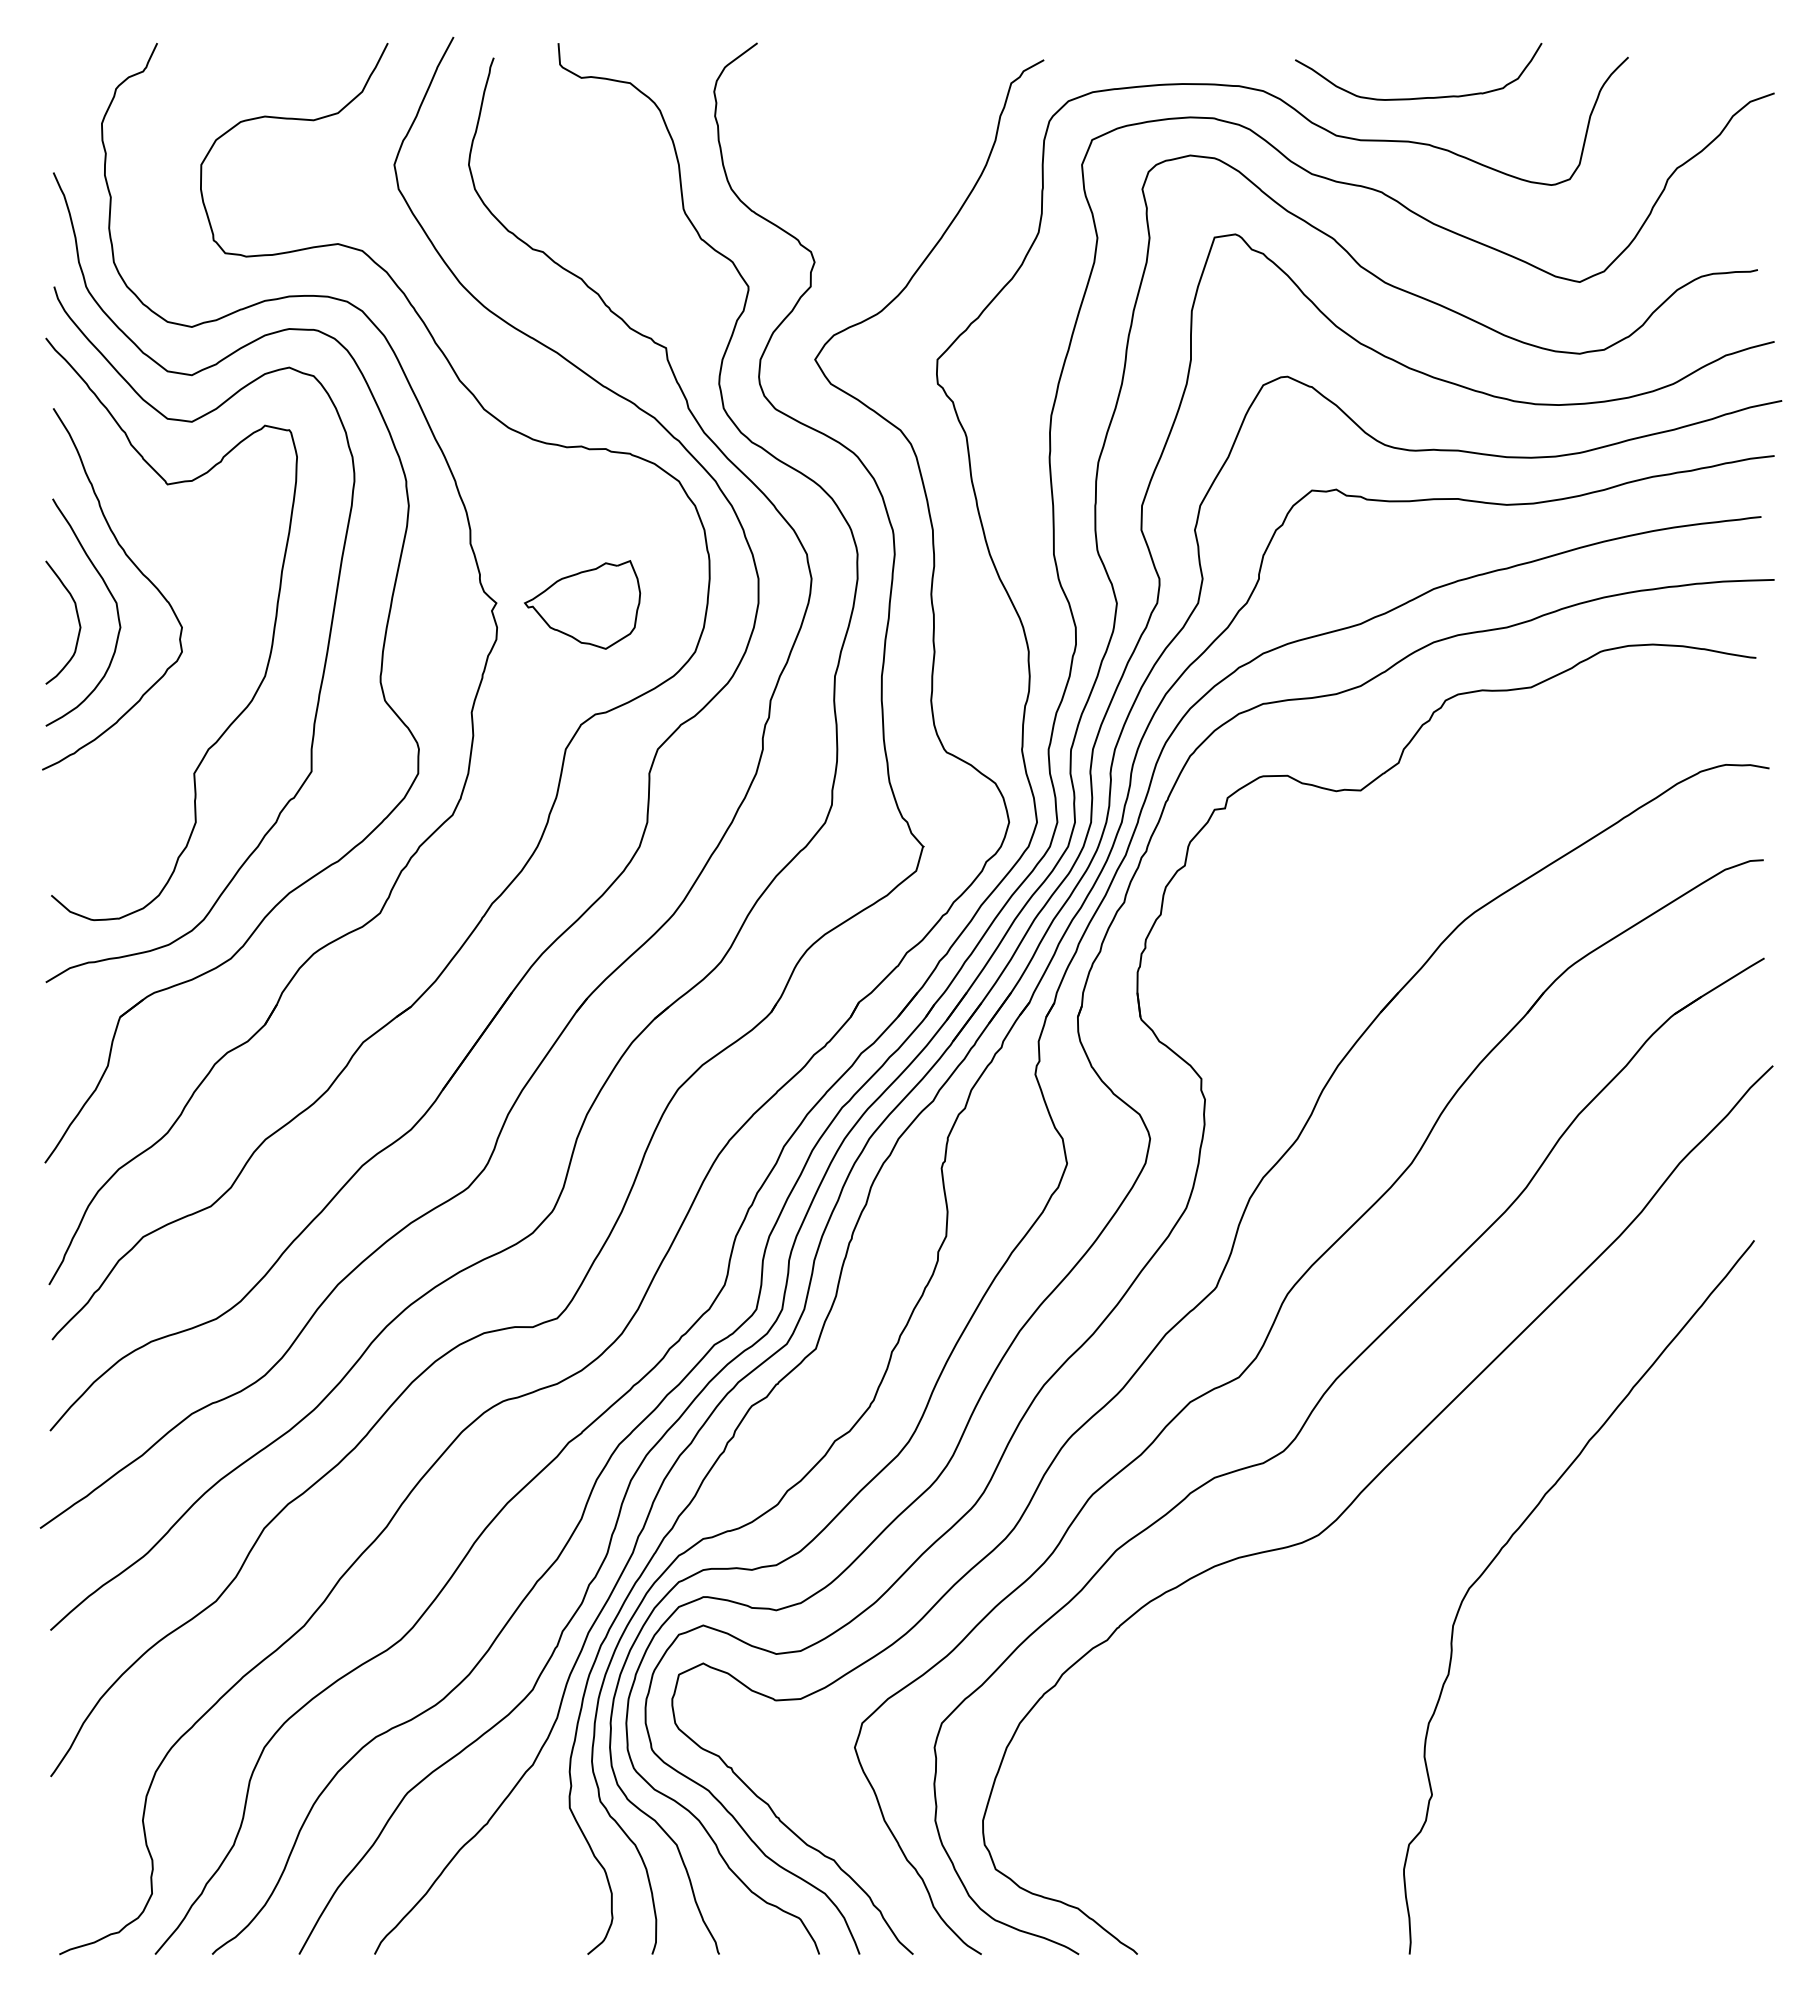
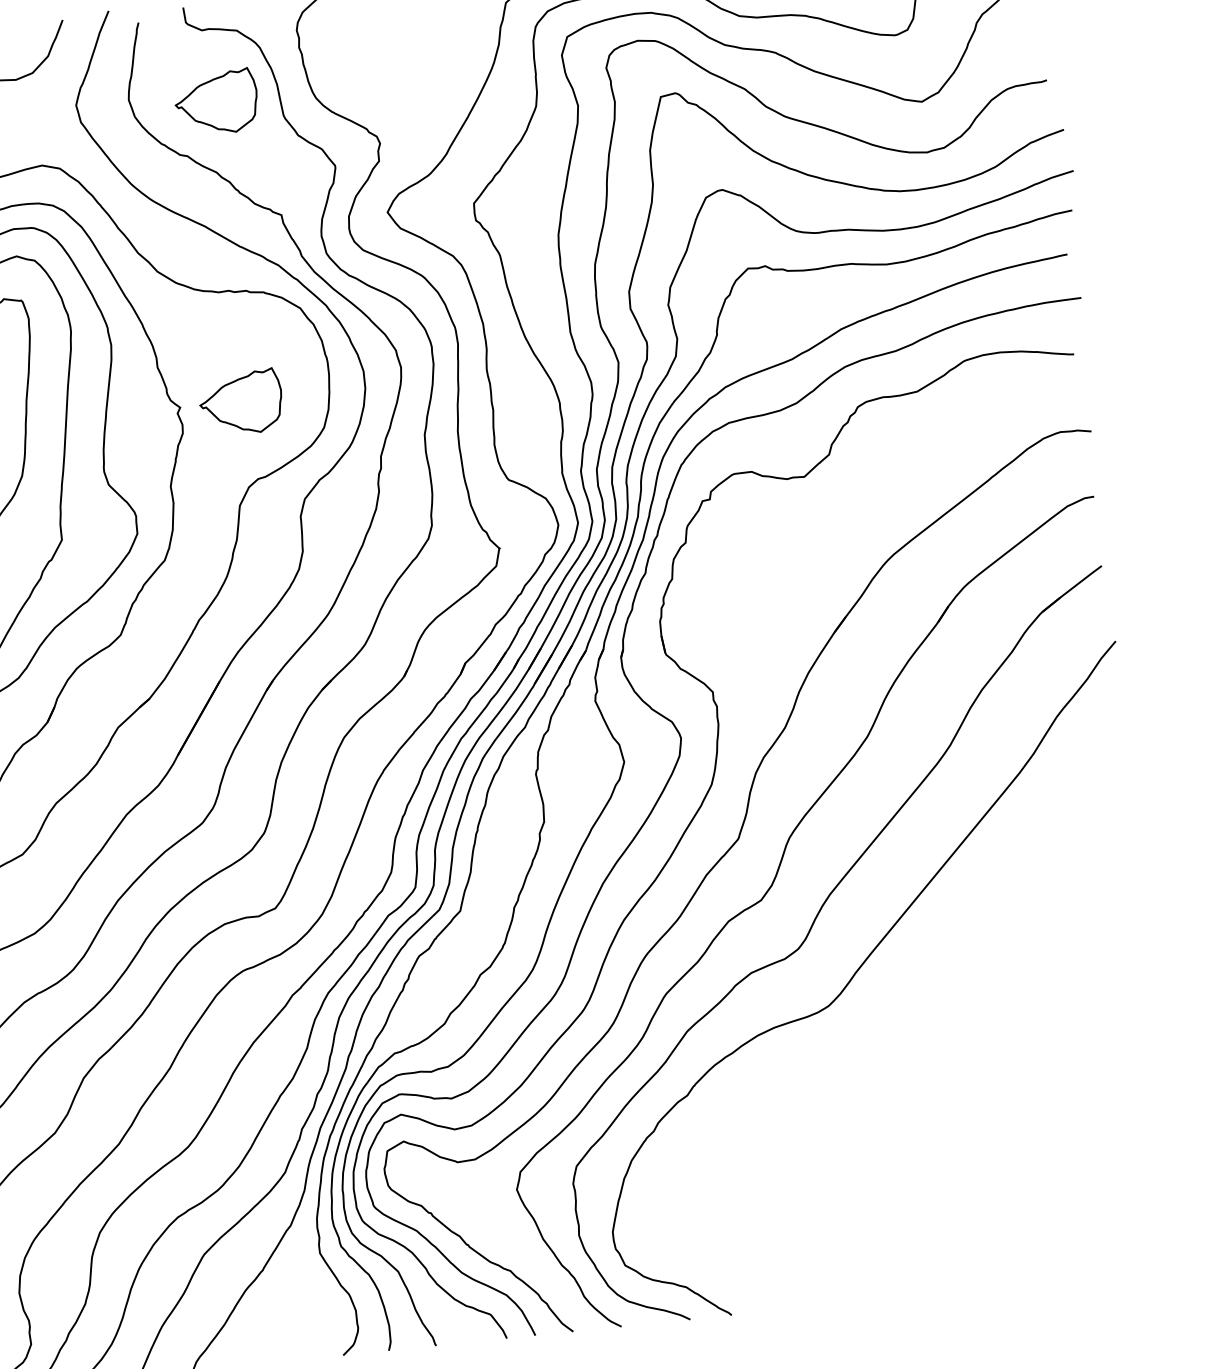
part: (591, 180) -> (216, 102), added
curve: (1509, 1541) -> (964, 996), removed

